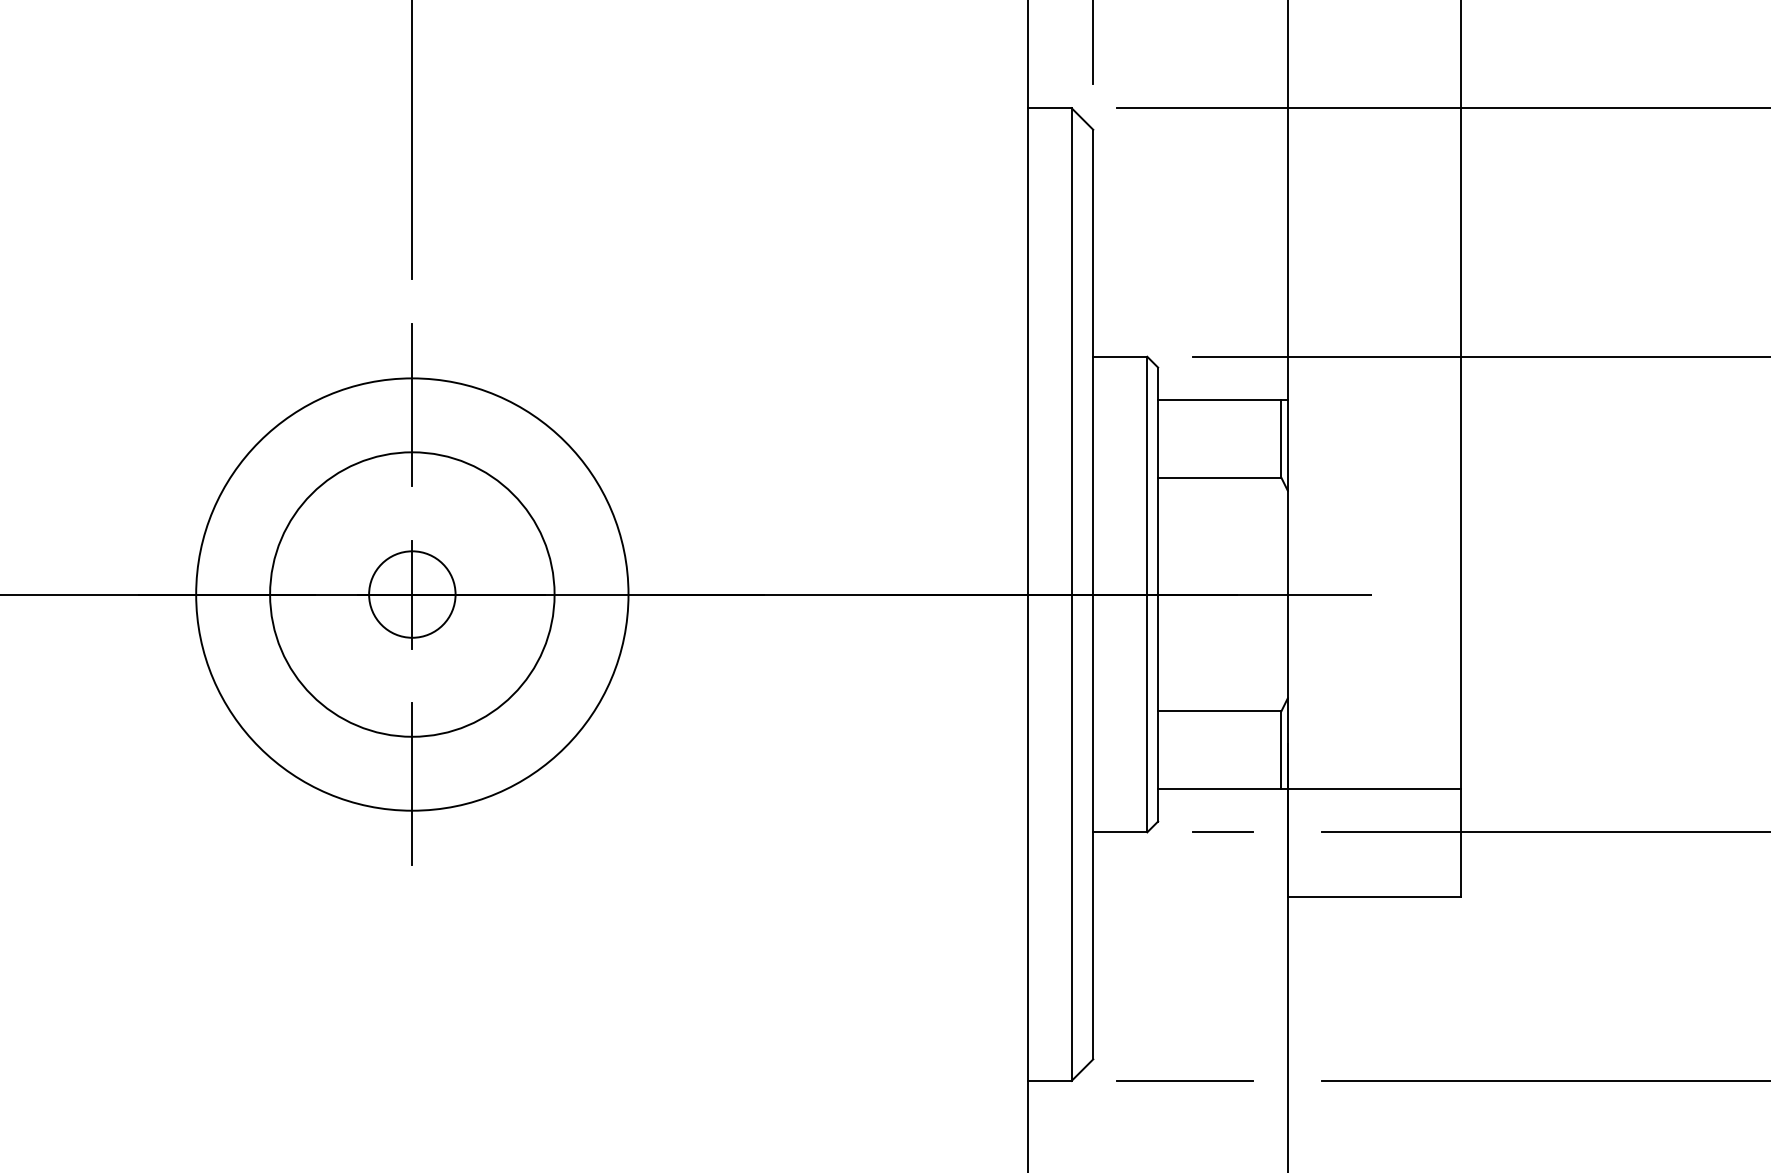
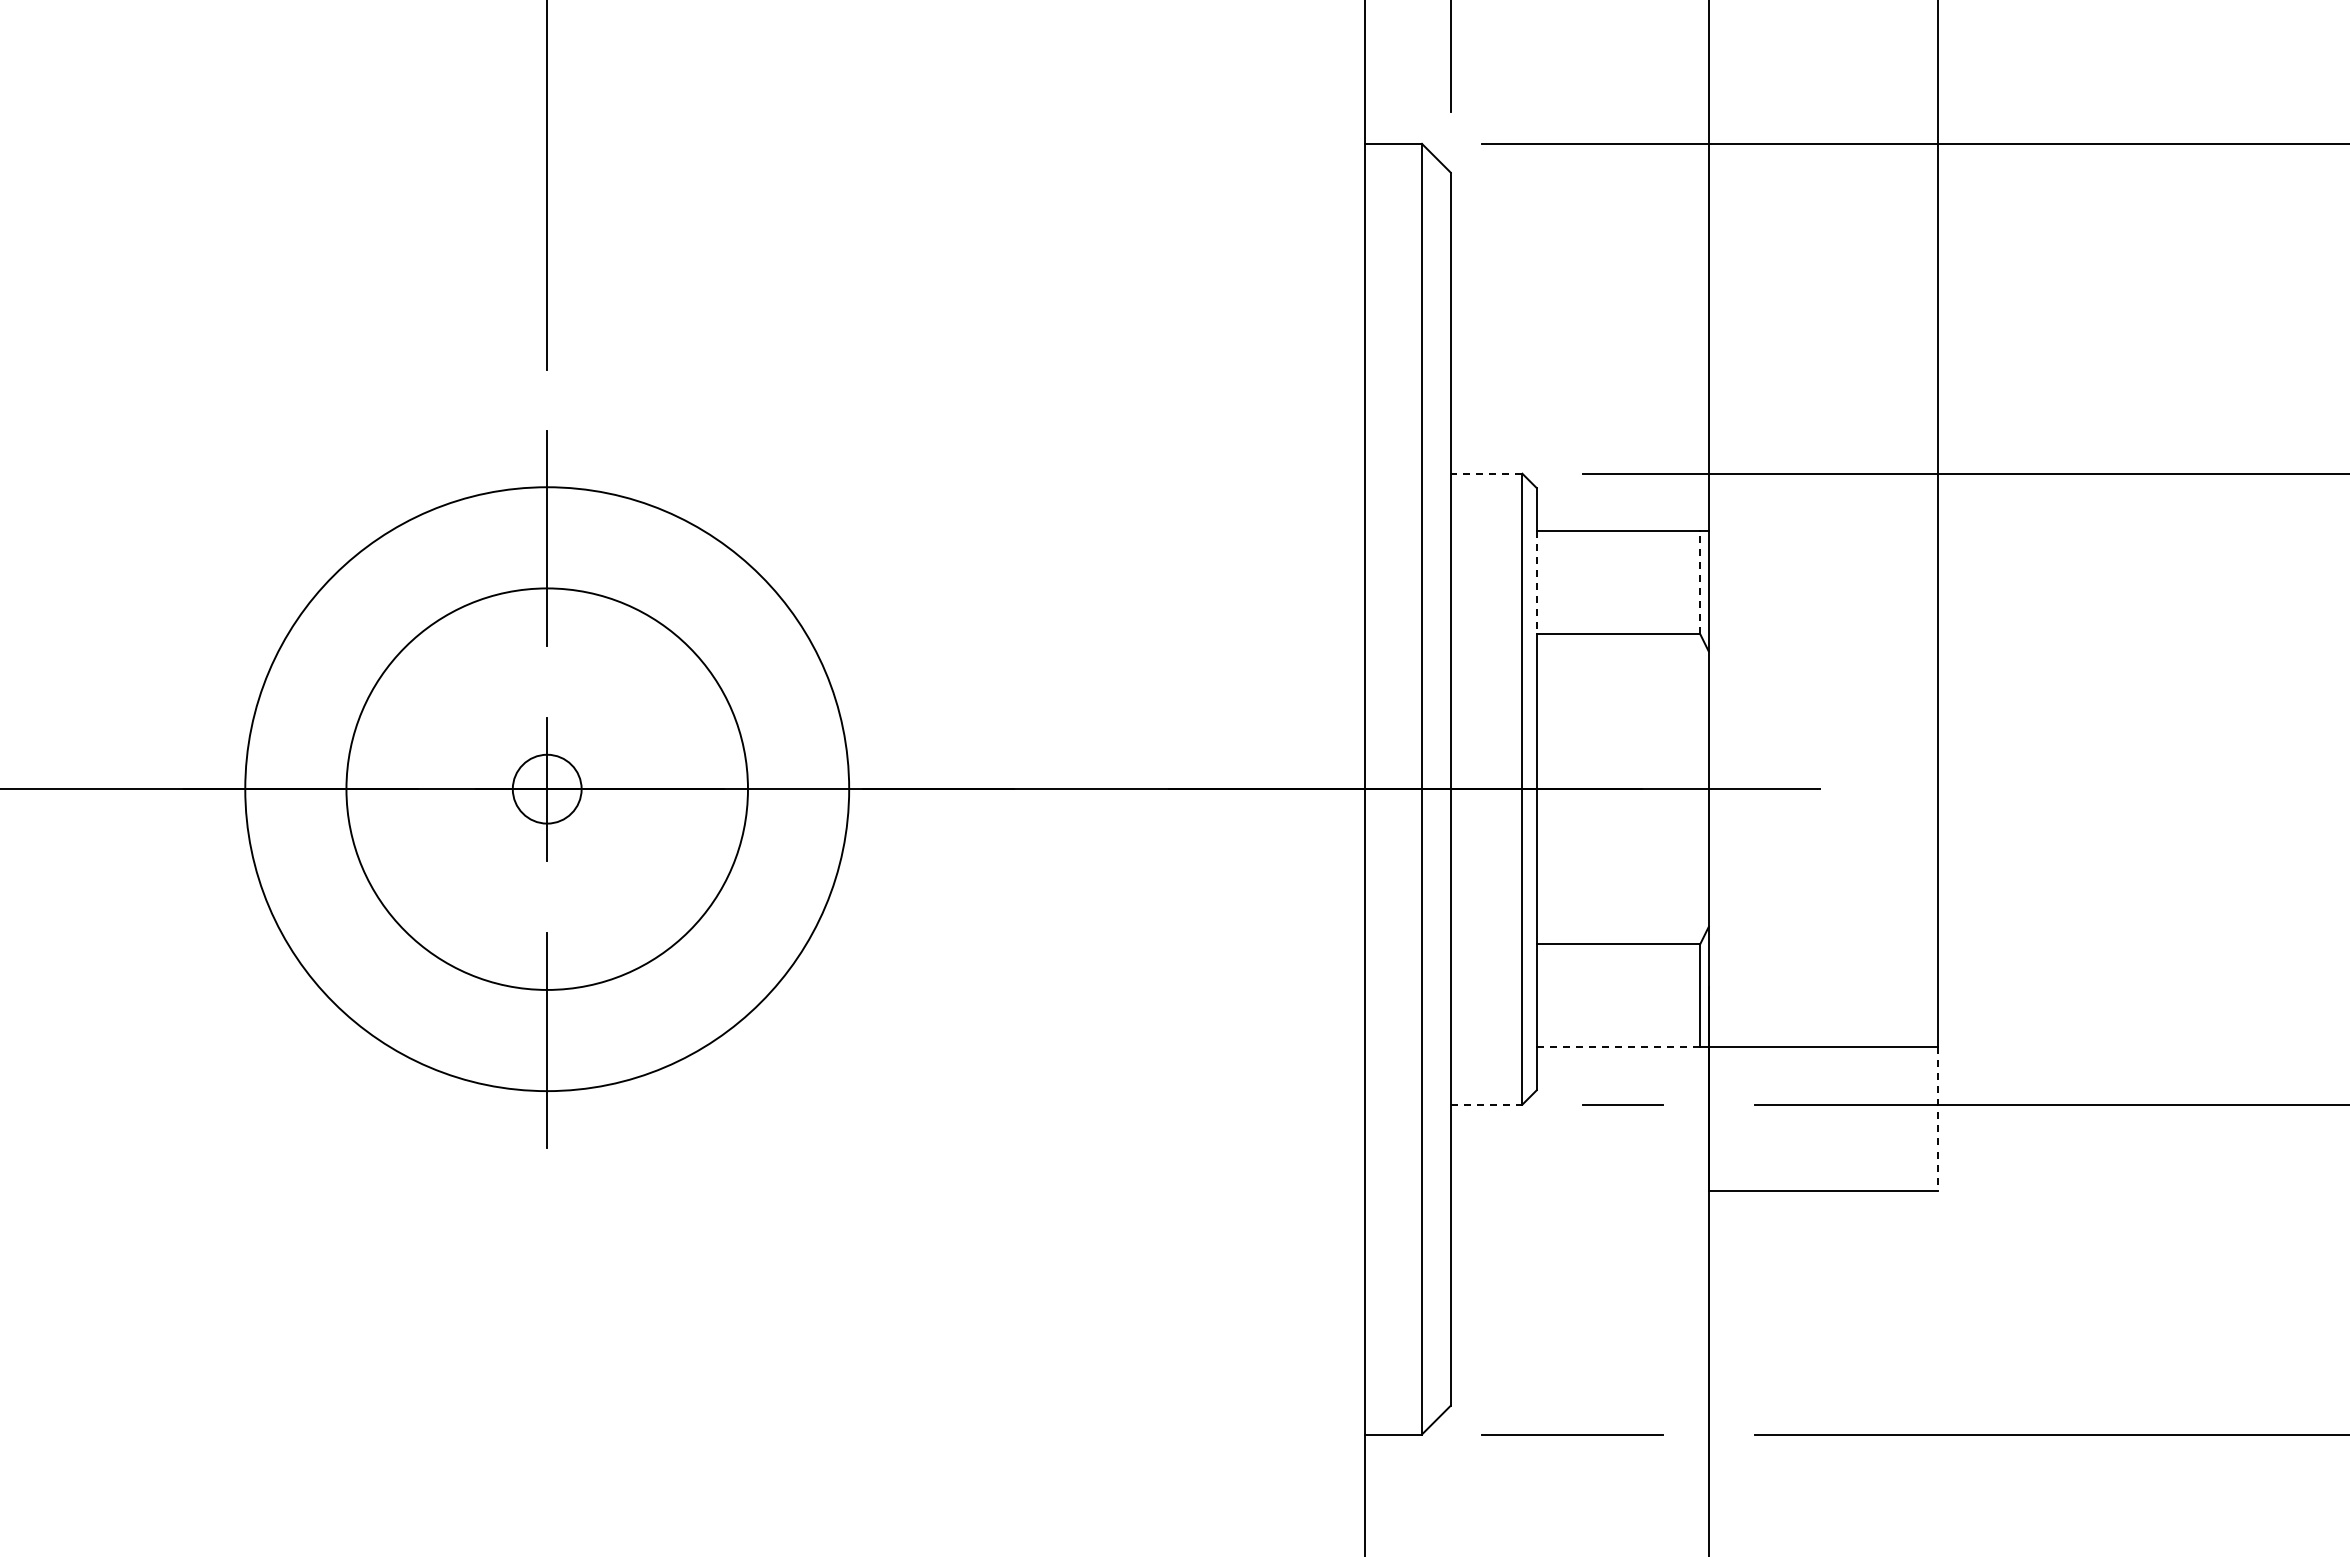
line: (1120, 356) -> (1486, 473), solid -> dashed
line: (1157, 438) -> (1536, 582), solid -> dashed
line: (1281, 438) -> (1700, 582), solid -> dashed
circle: (411, 594) -> (546, 788), size x0.6
circle: (411, 594) -> (546, 788), size x1.6
circle: (412, 594) -> (547, 789), size x0.7
line: (1219, 789) -> (1618, 1047), solid -> dashed
line: (1120, 832) -> (1486, 1104), solid -> dashed
line: (1460, 843) -> (1938, 1119), solid -> dashed

